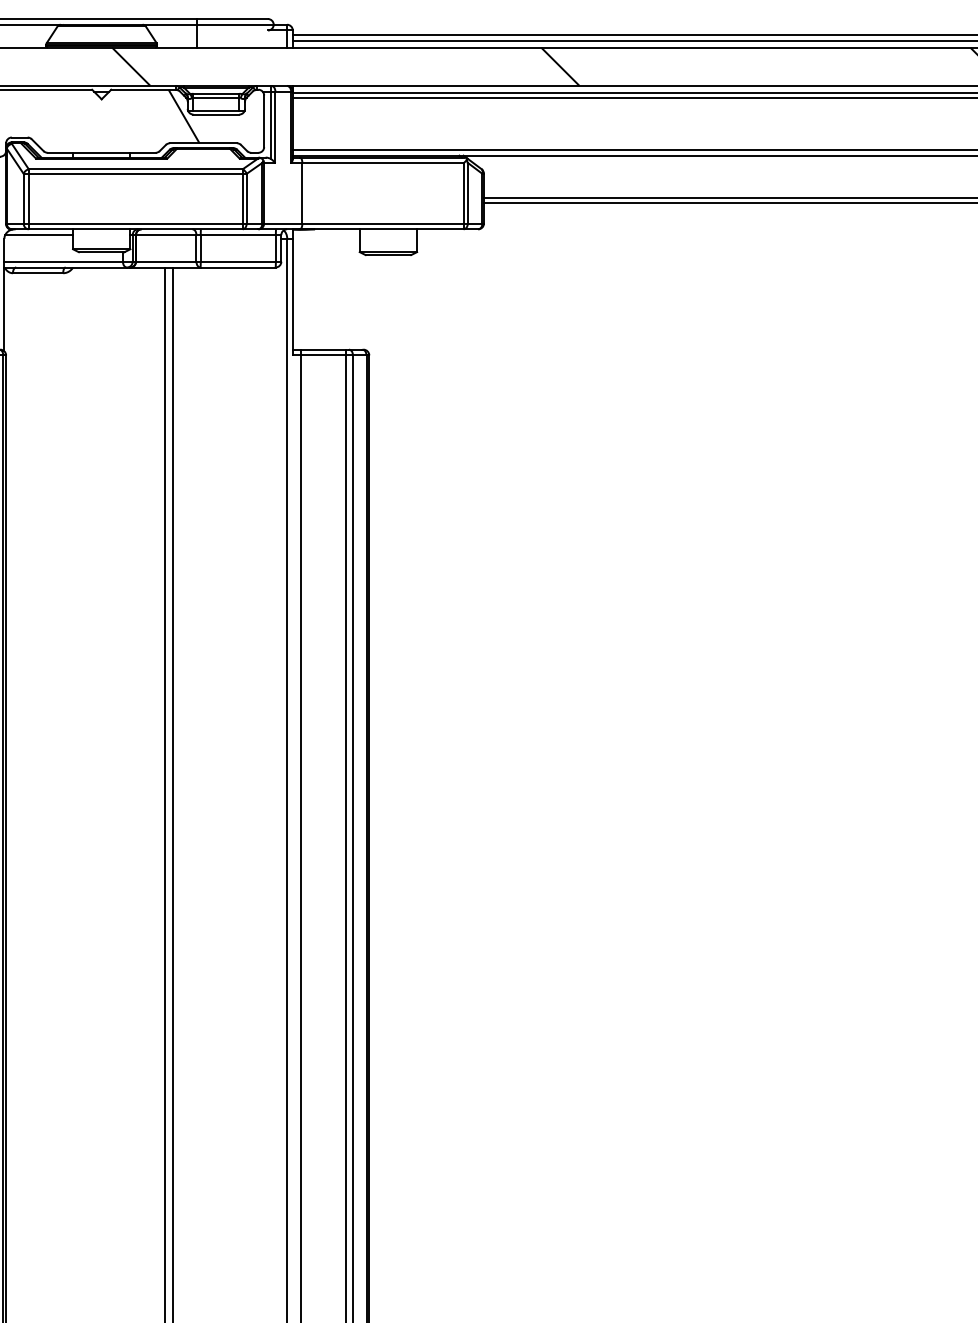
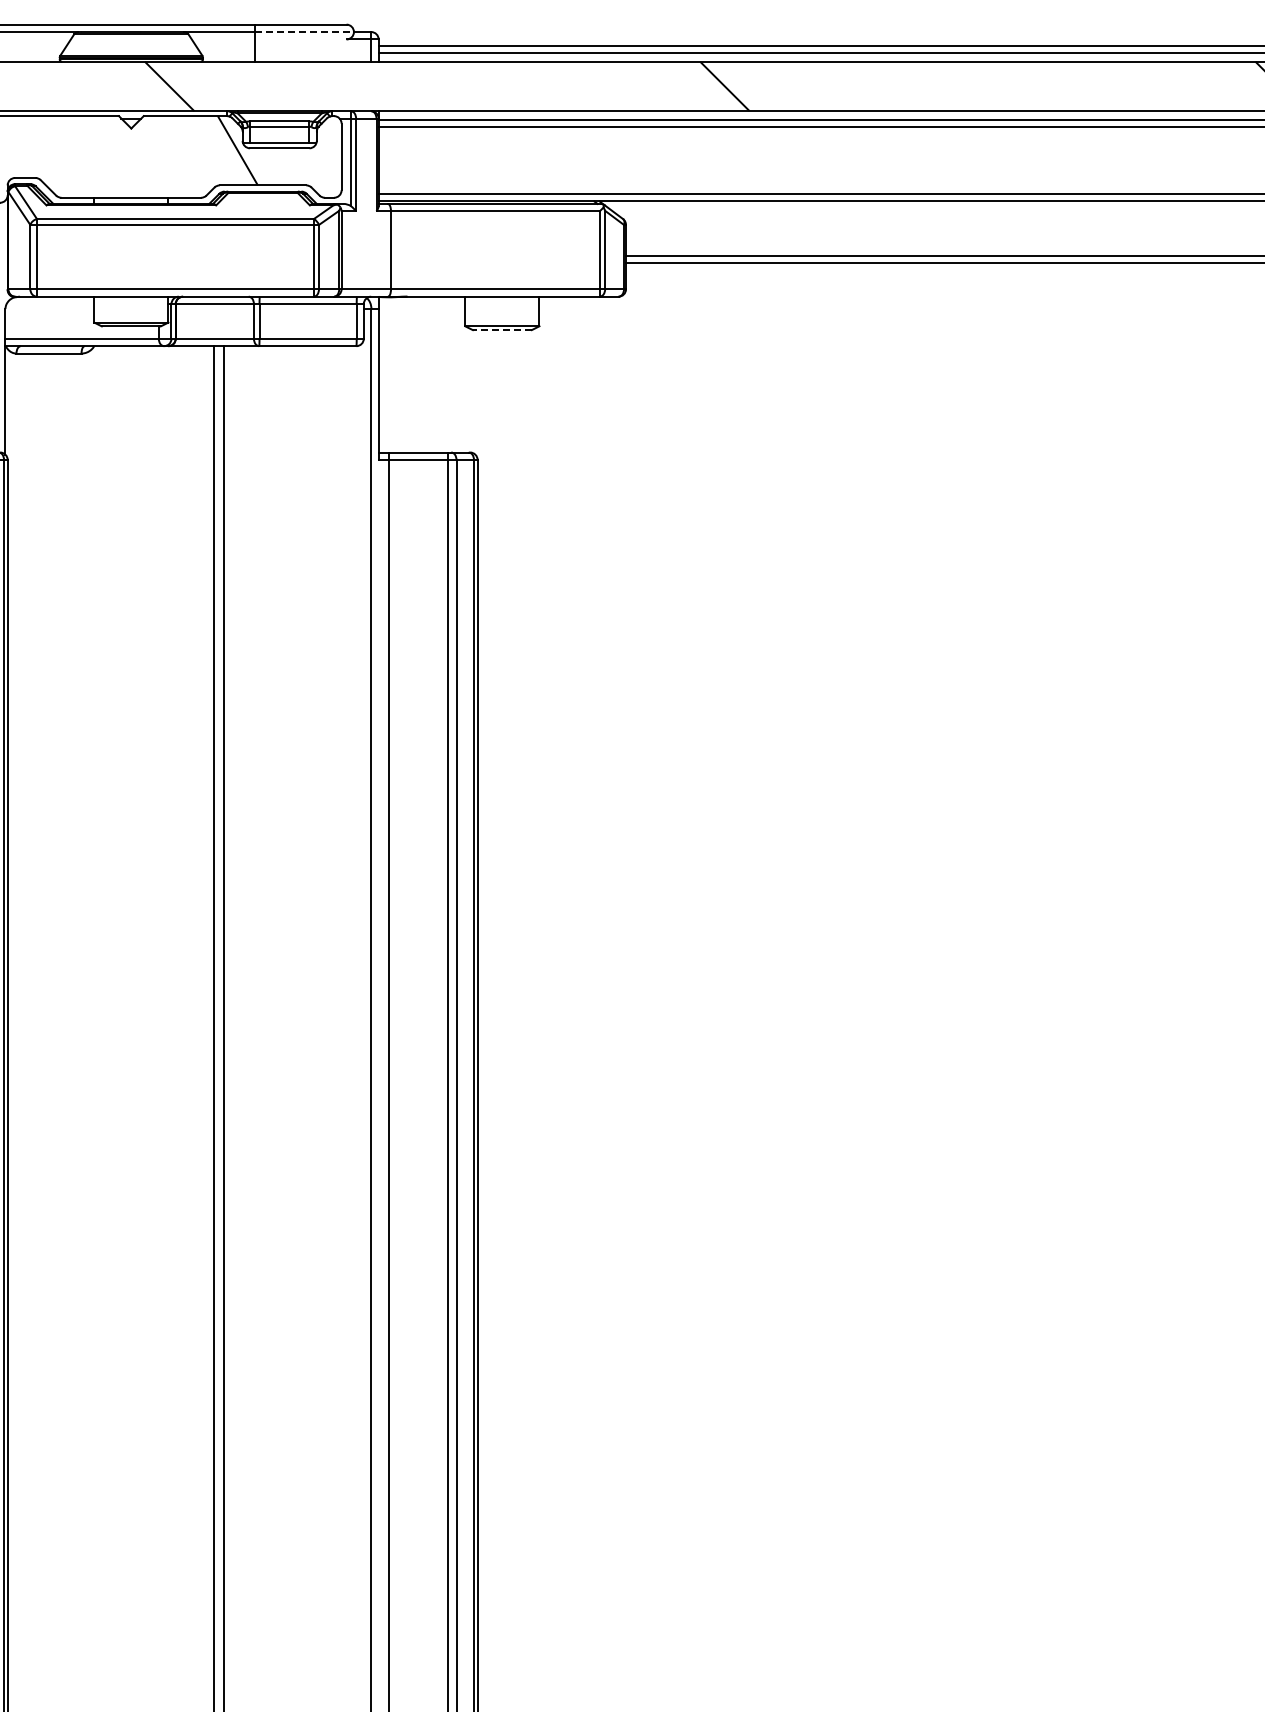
line: (235, 25) -> (304, 32), solid -> dashed
line: (39, 235) -> (50, 304), removed
line: (388, 255) -> (502, 330), solid -> dashed

